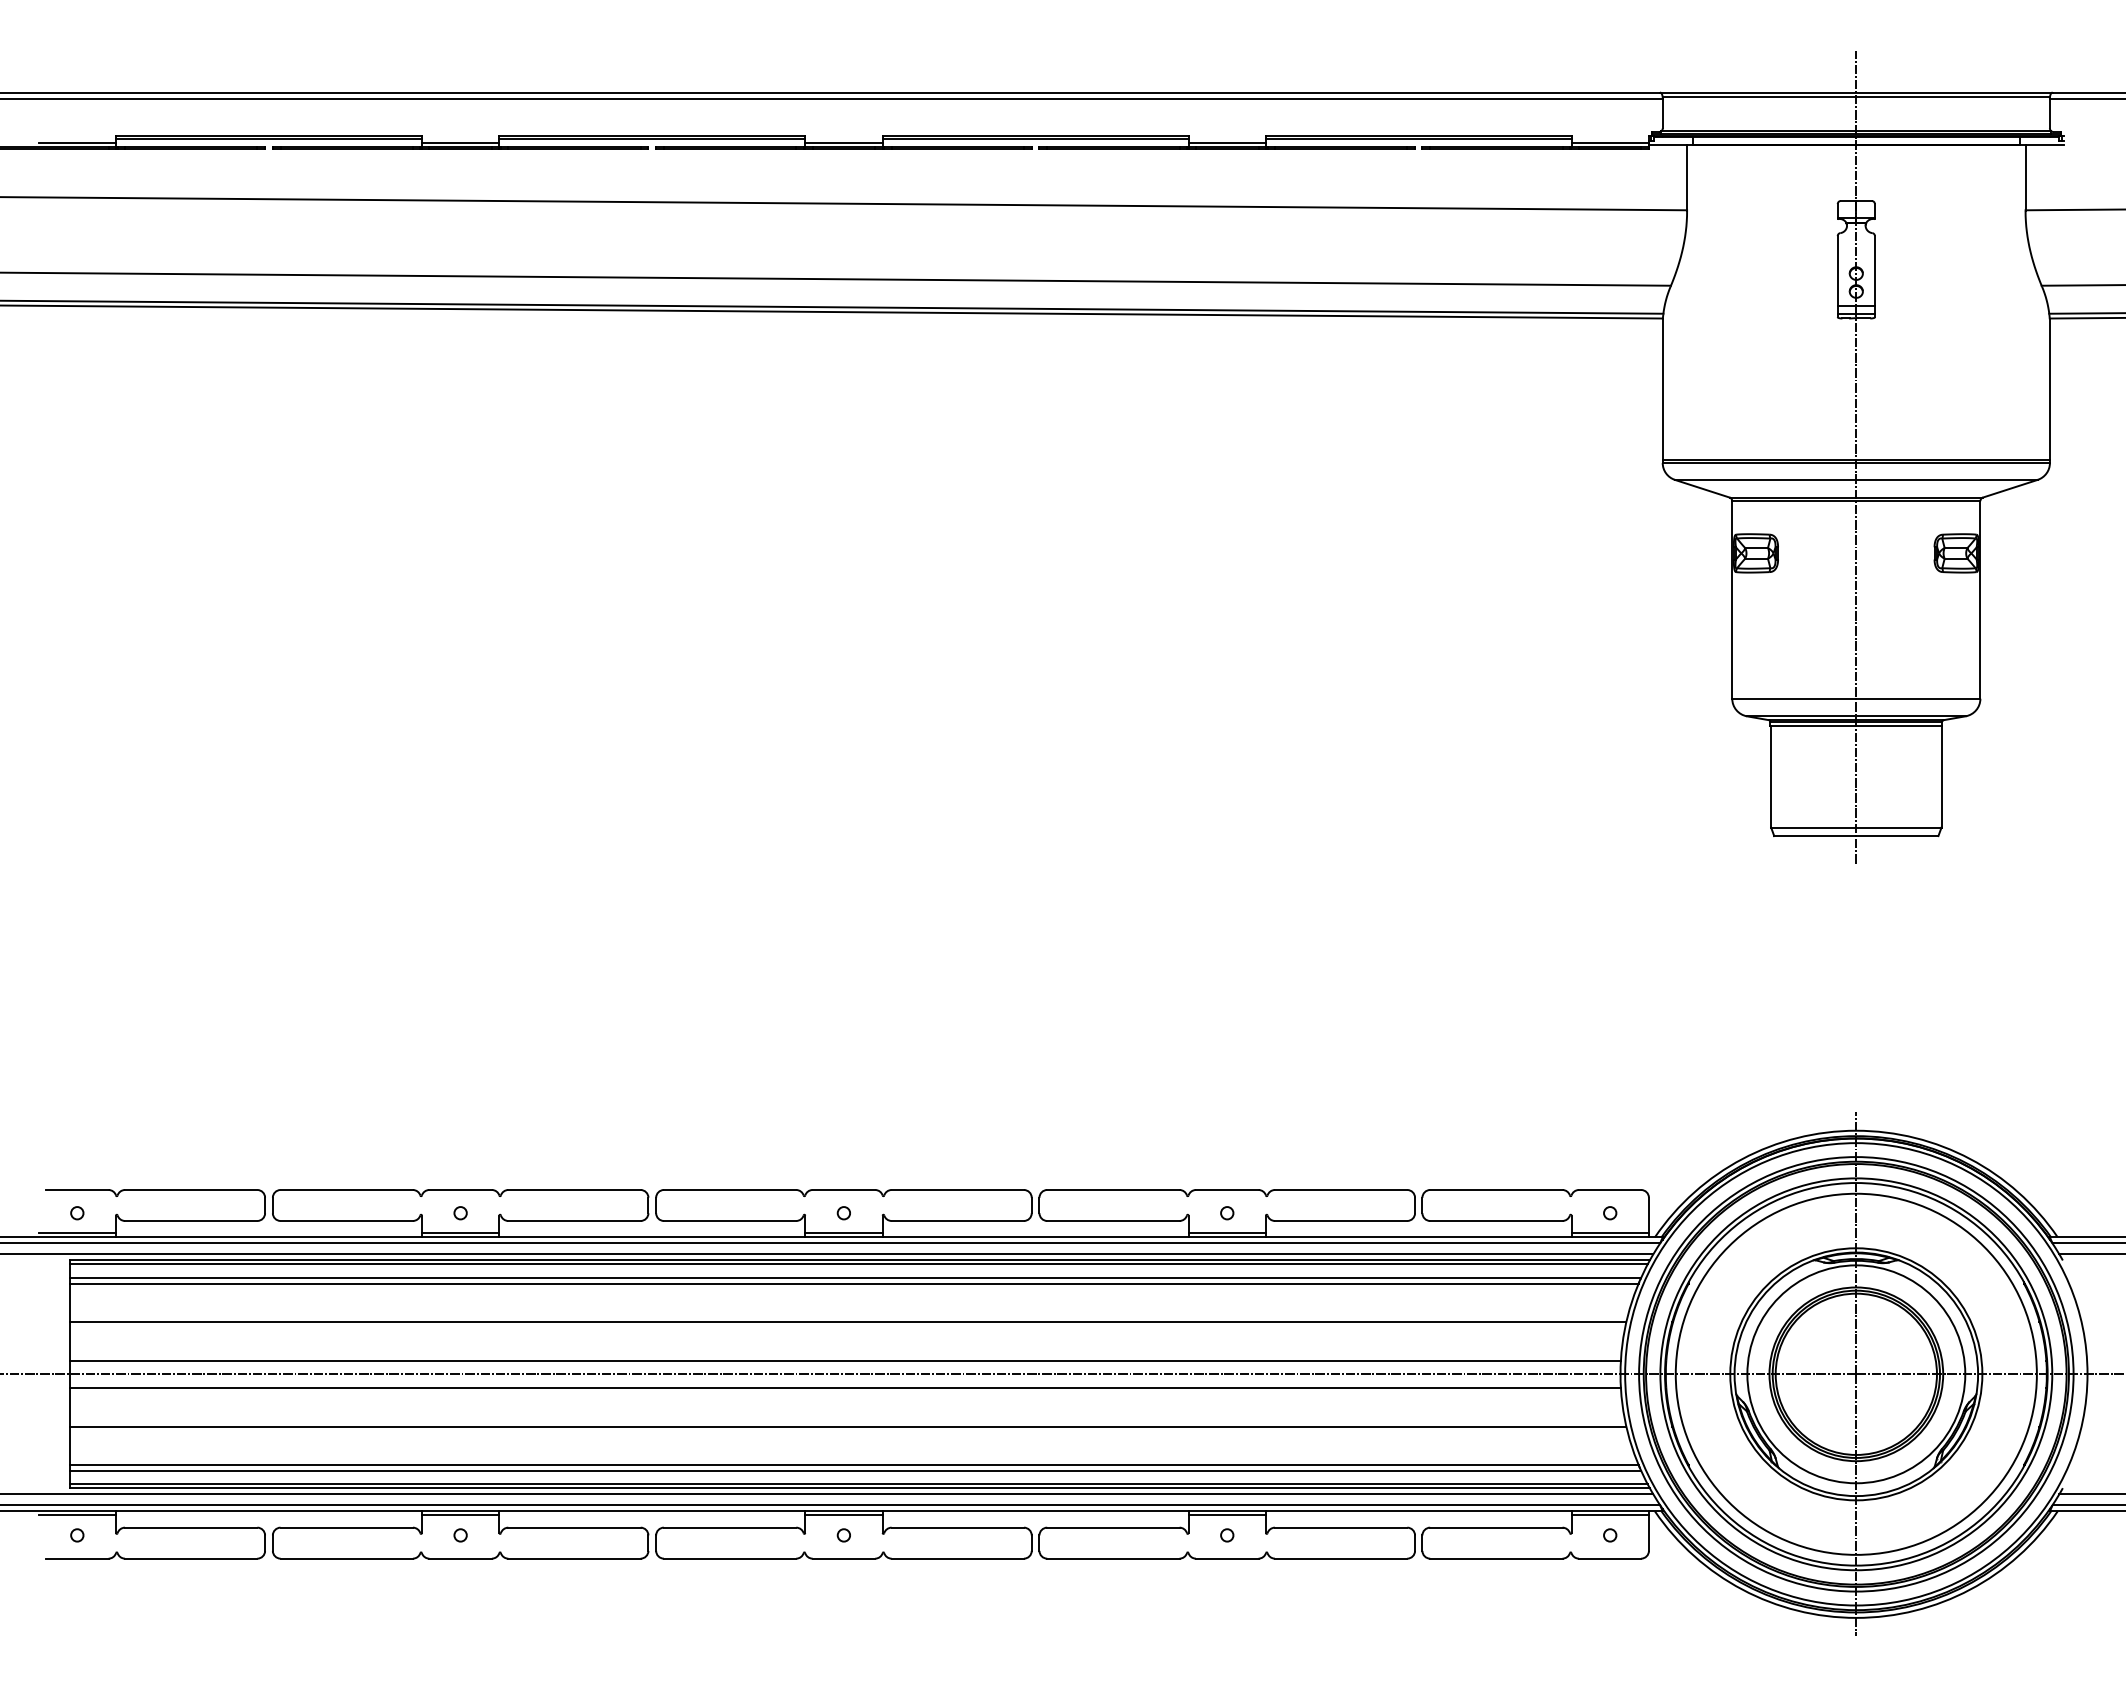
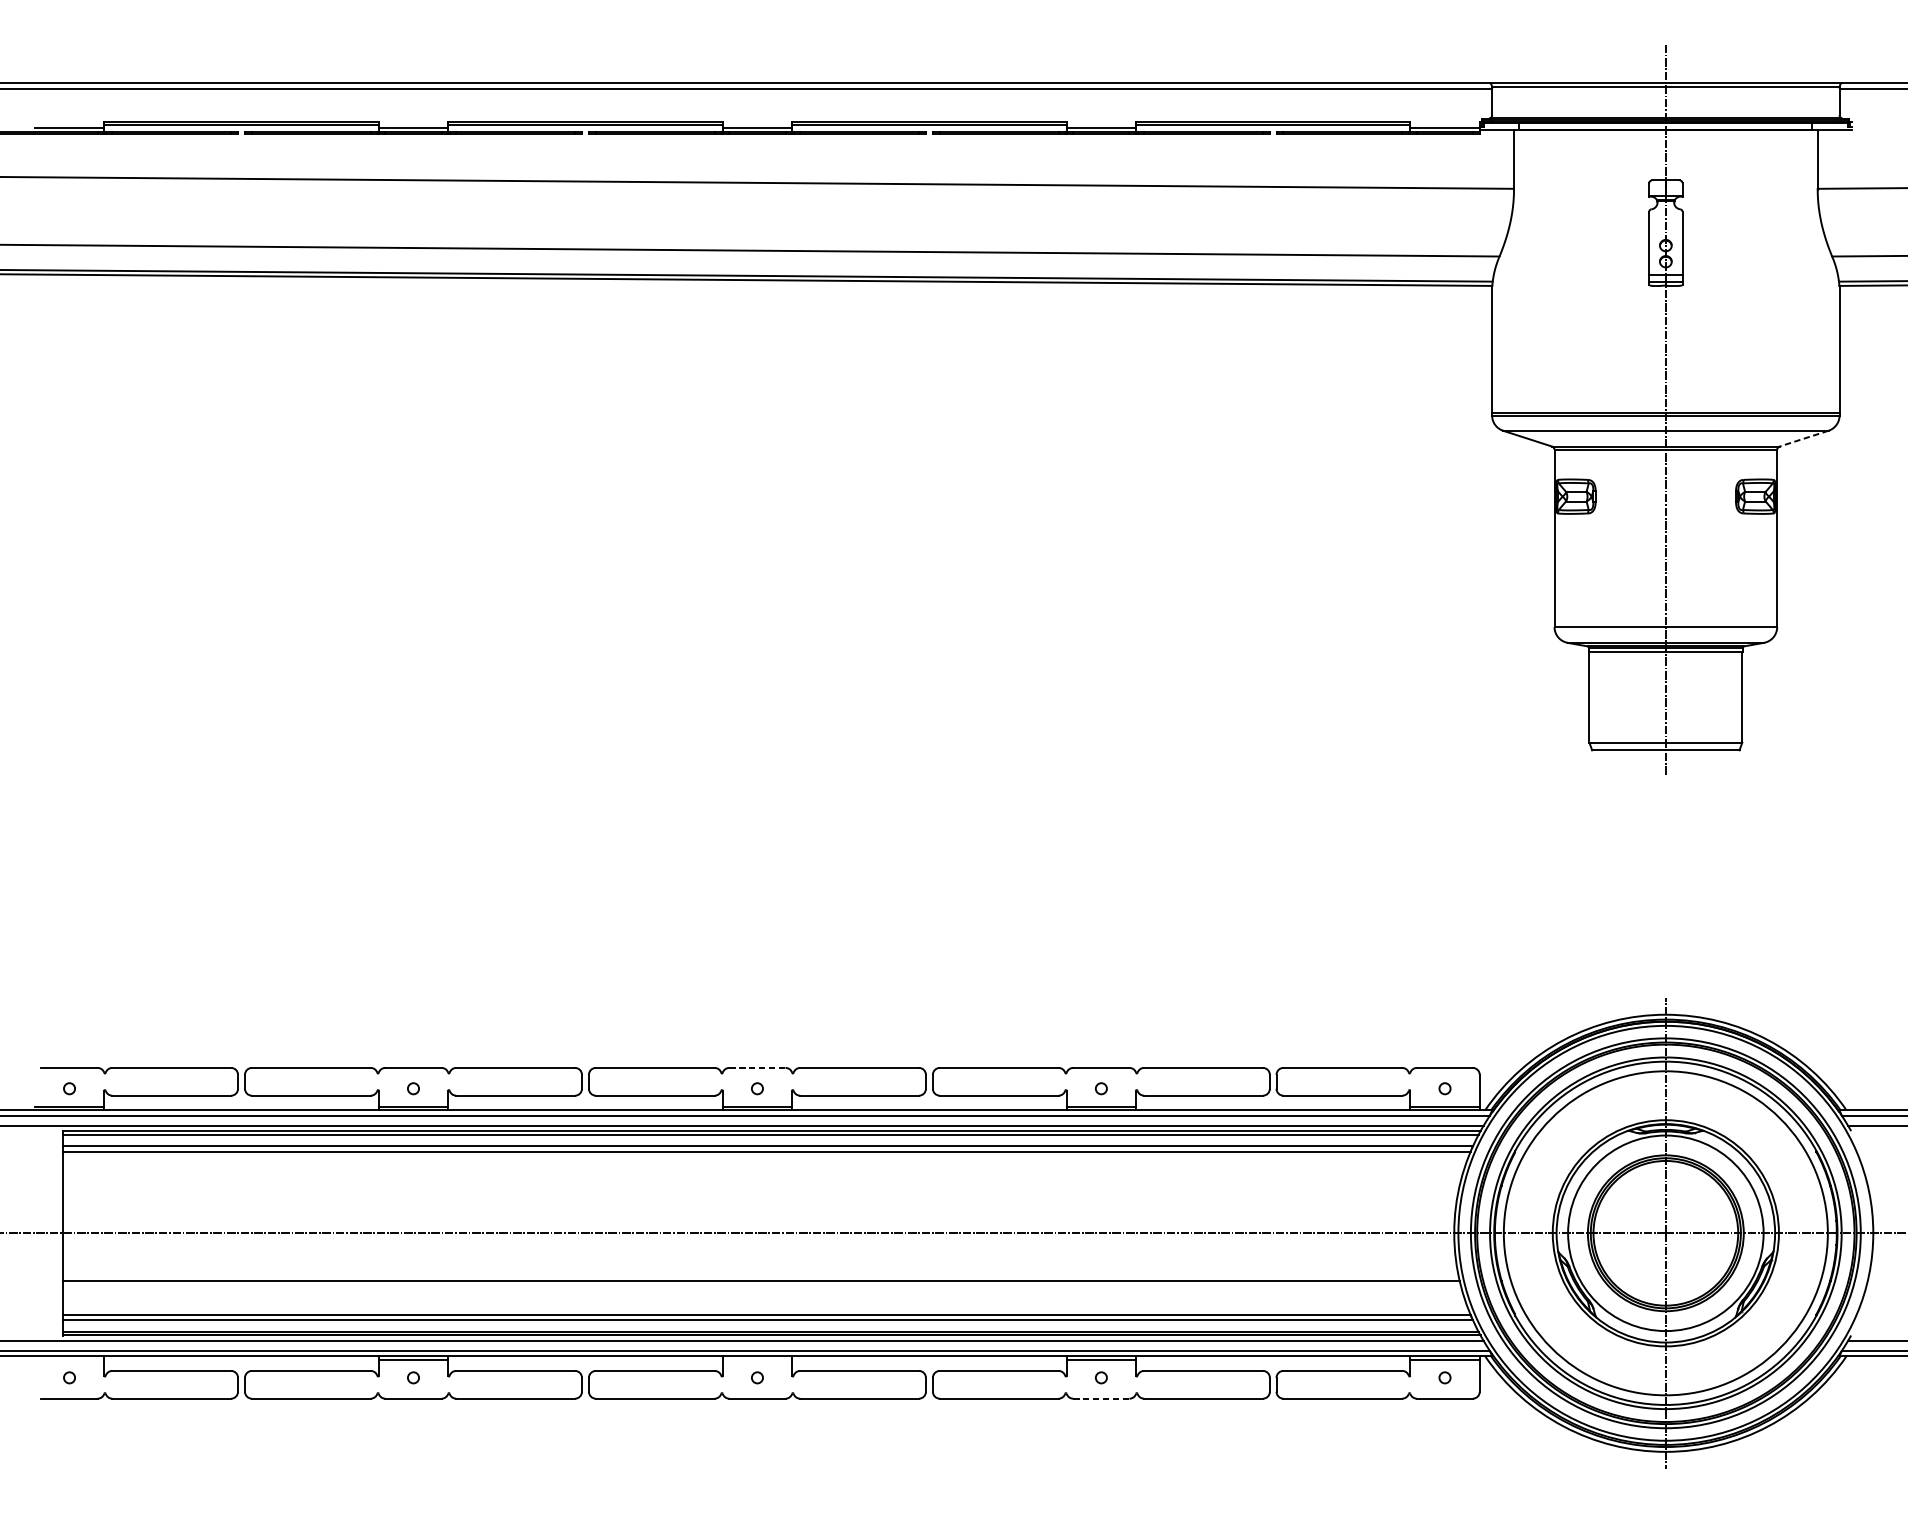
line: (2010, 488) -> (1804, 438), solid -> dashed
line: (844, 1190) -> (757, 1068), solid -> dashed
line: (847, 1321) -> (760, 1185), removed
line: (844, 1360) -> (757, 1220), removed
line: (844, 1387) -> (757, 1245), removed
line: (77, 1515) -> (69, 1359), removed
line: (843, 1515) -> (757, 1359), removed
line: (1227, 1558) -> (1101, 1398), solid -> dashed

